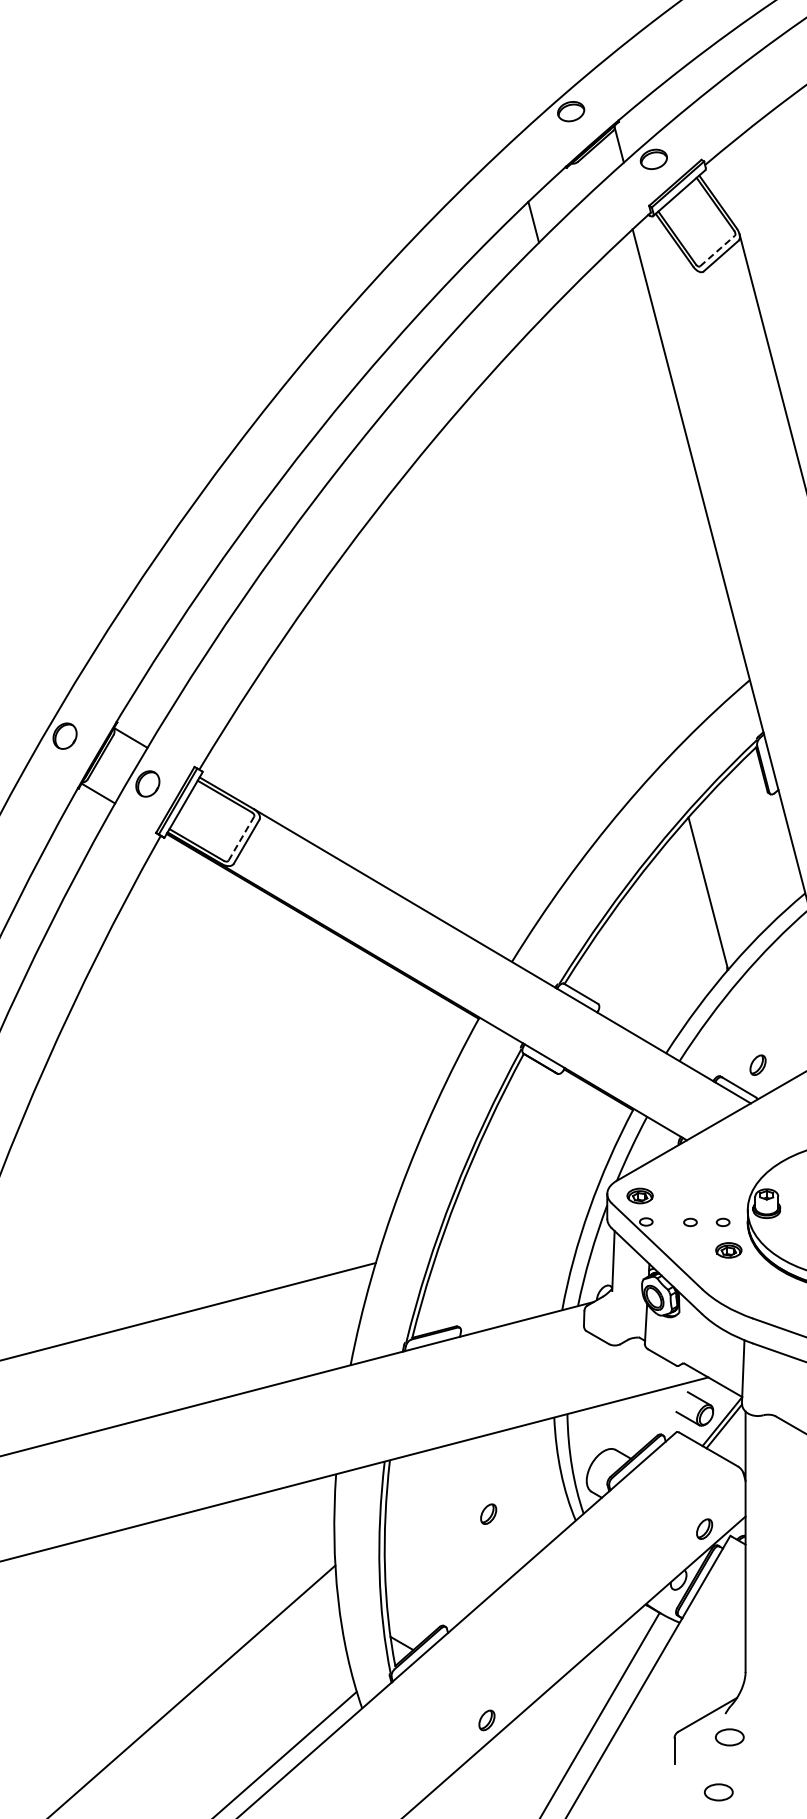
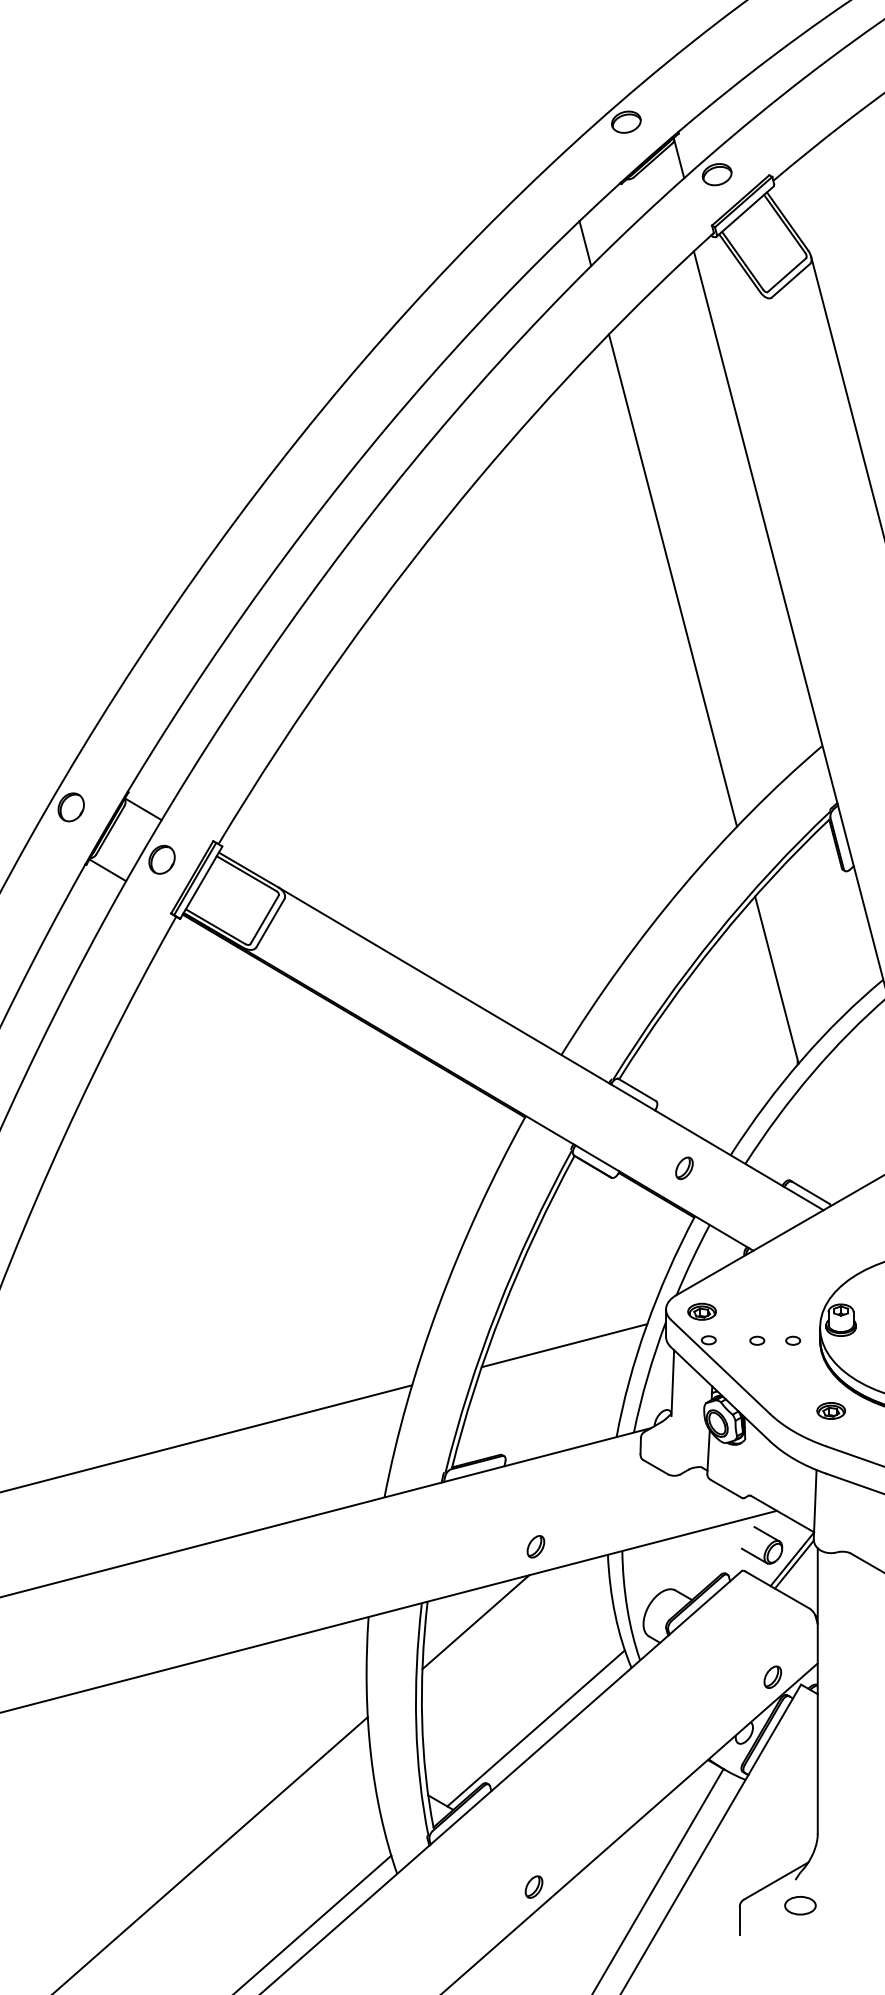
line: (717, 250) -> (786, 274), dashed -> solid
line: (613, 529) -> (672, 580), added
line: (241, 838) -> (264, 919), dashed -> solid
part: (757, 1064) -> (683, 1167), moved
line: (514, 1226) -> (564, 1345), added
part: (728, 1250) -> (830, 1411), moved
line: (433, 1478) -> (475, 1621), added
part: (488, 1513) -> (535, 1546), moved
line: (488, 1575) -> (535, 1728), added
part: (718, 1792) -> (788, 1966), removed

